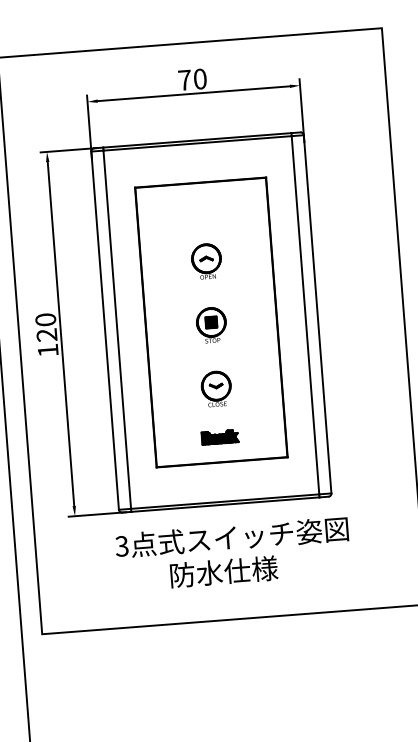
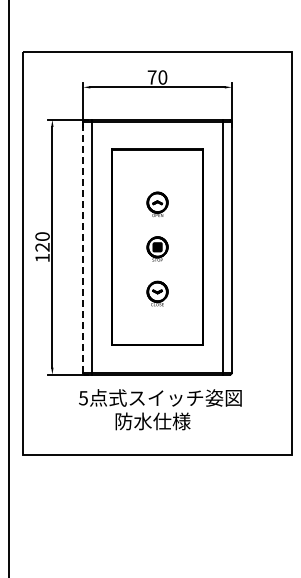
line: (105, 329) -> (83, 246), solid -> dashed
part: (220, 437) -> (157, 327), removed
text: (122, 545) -> (83, 397), 3 -> 5

